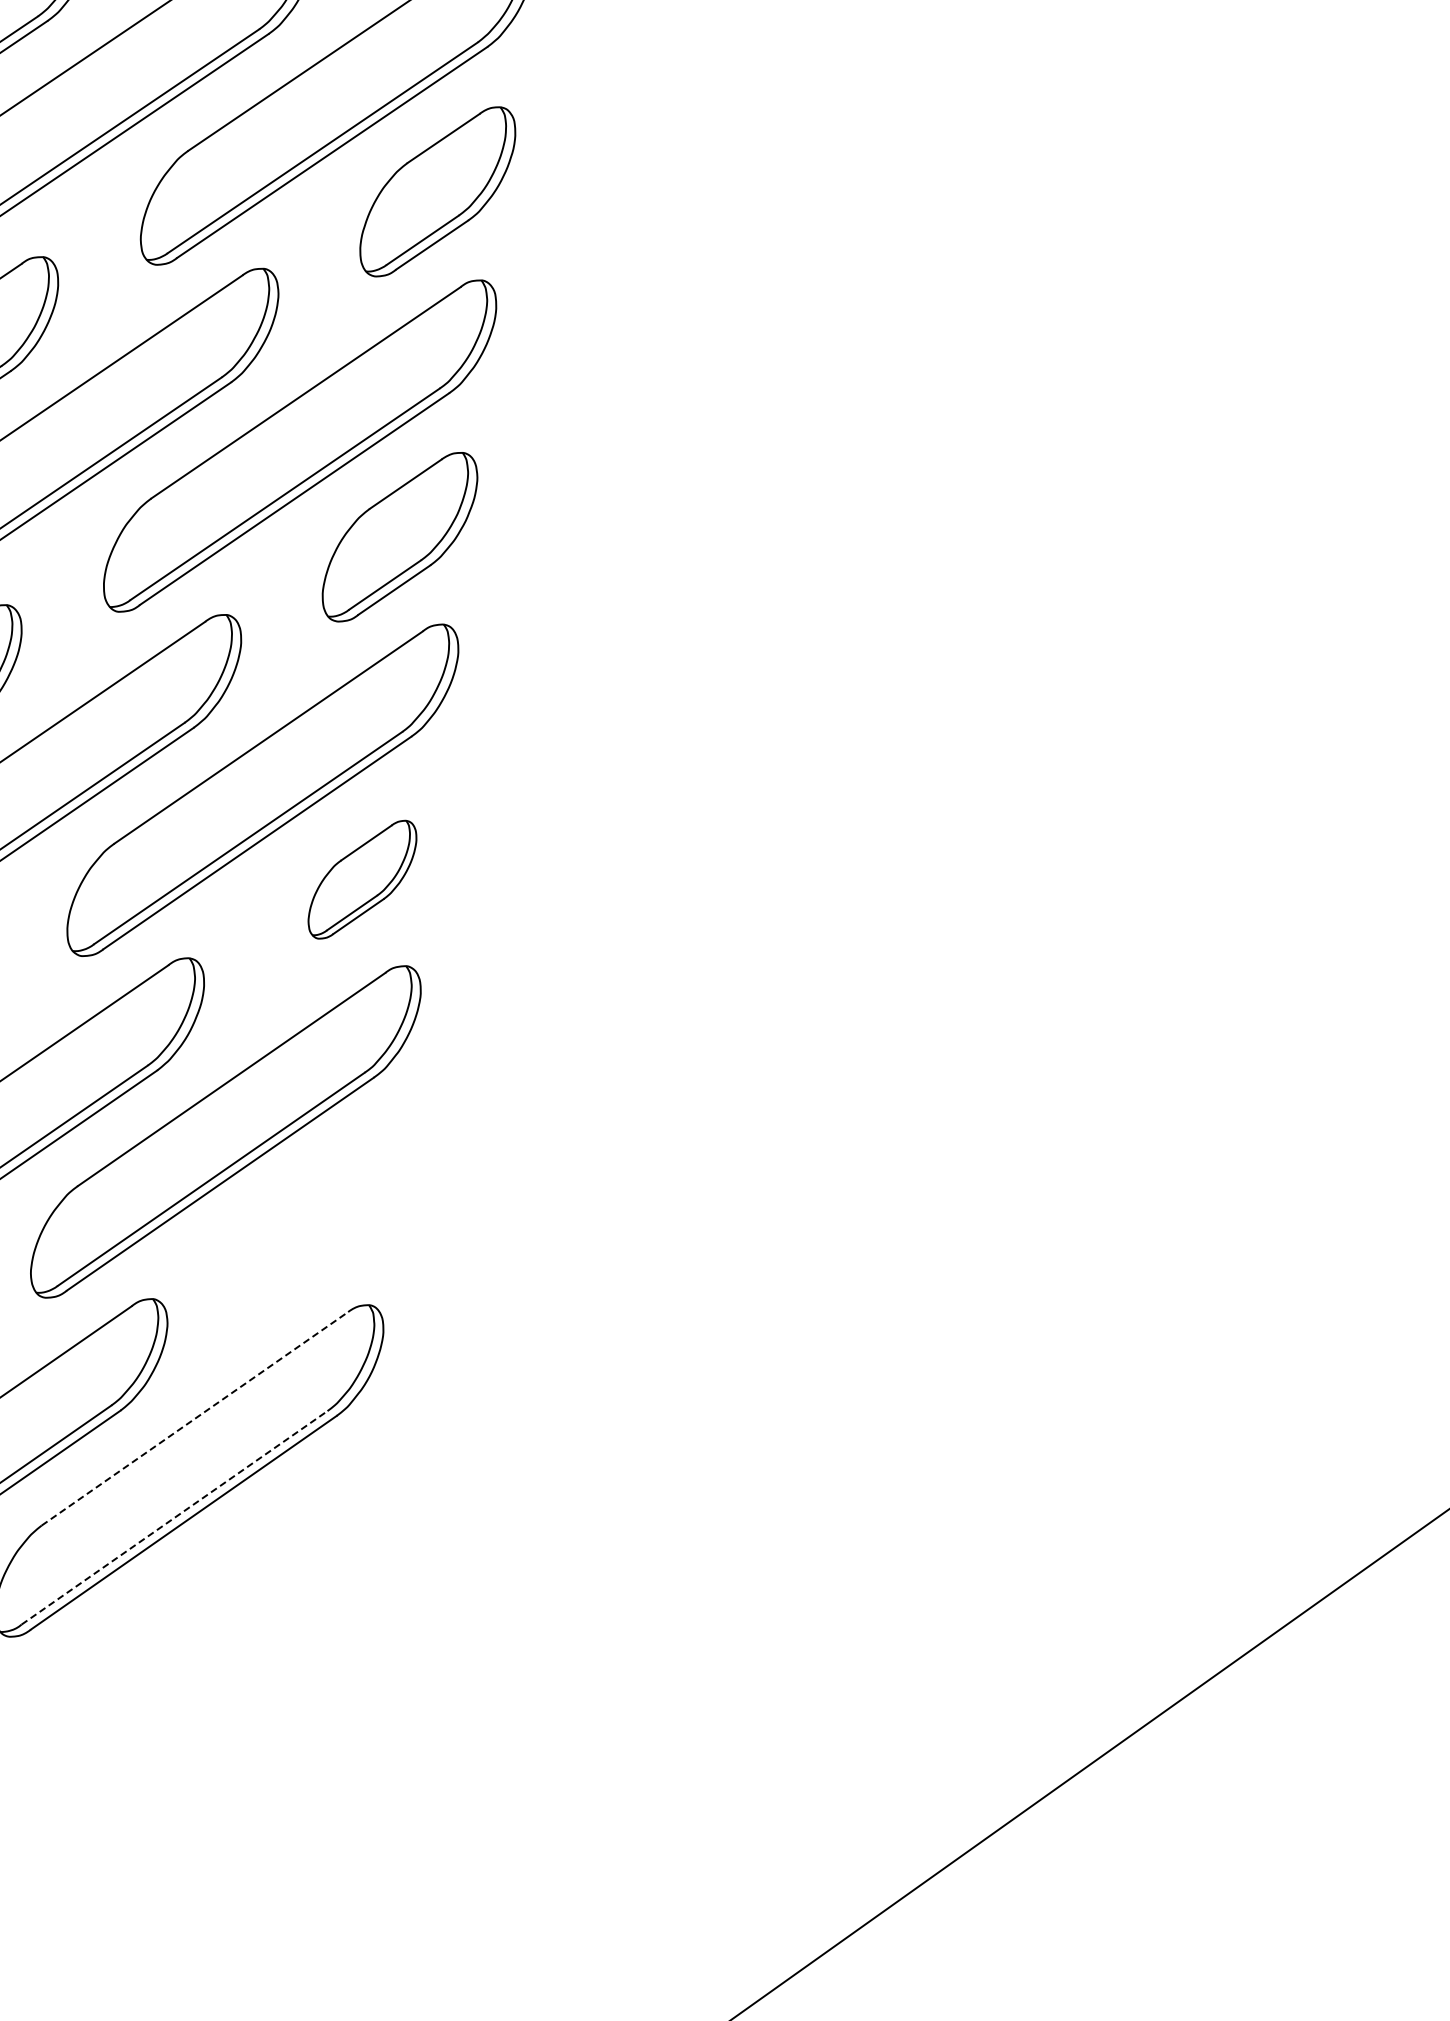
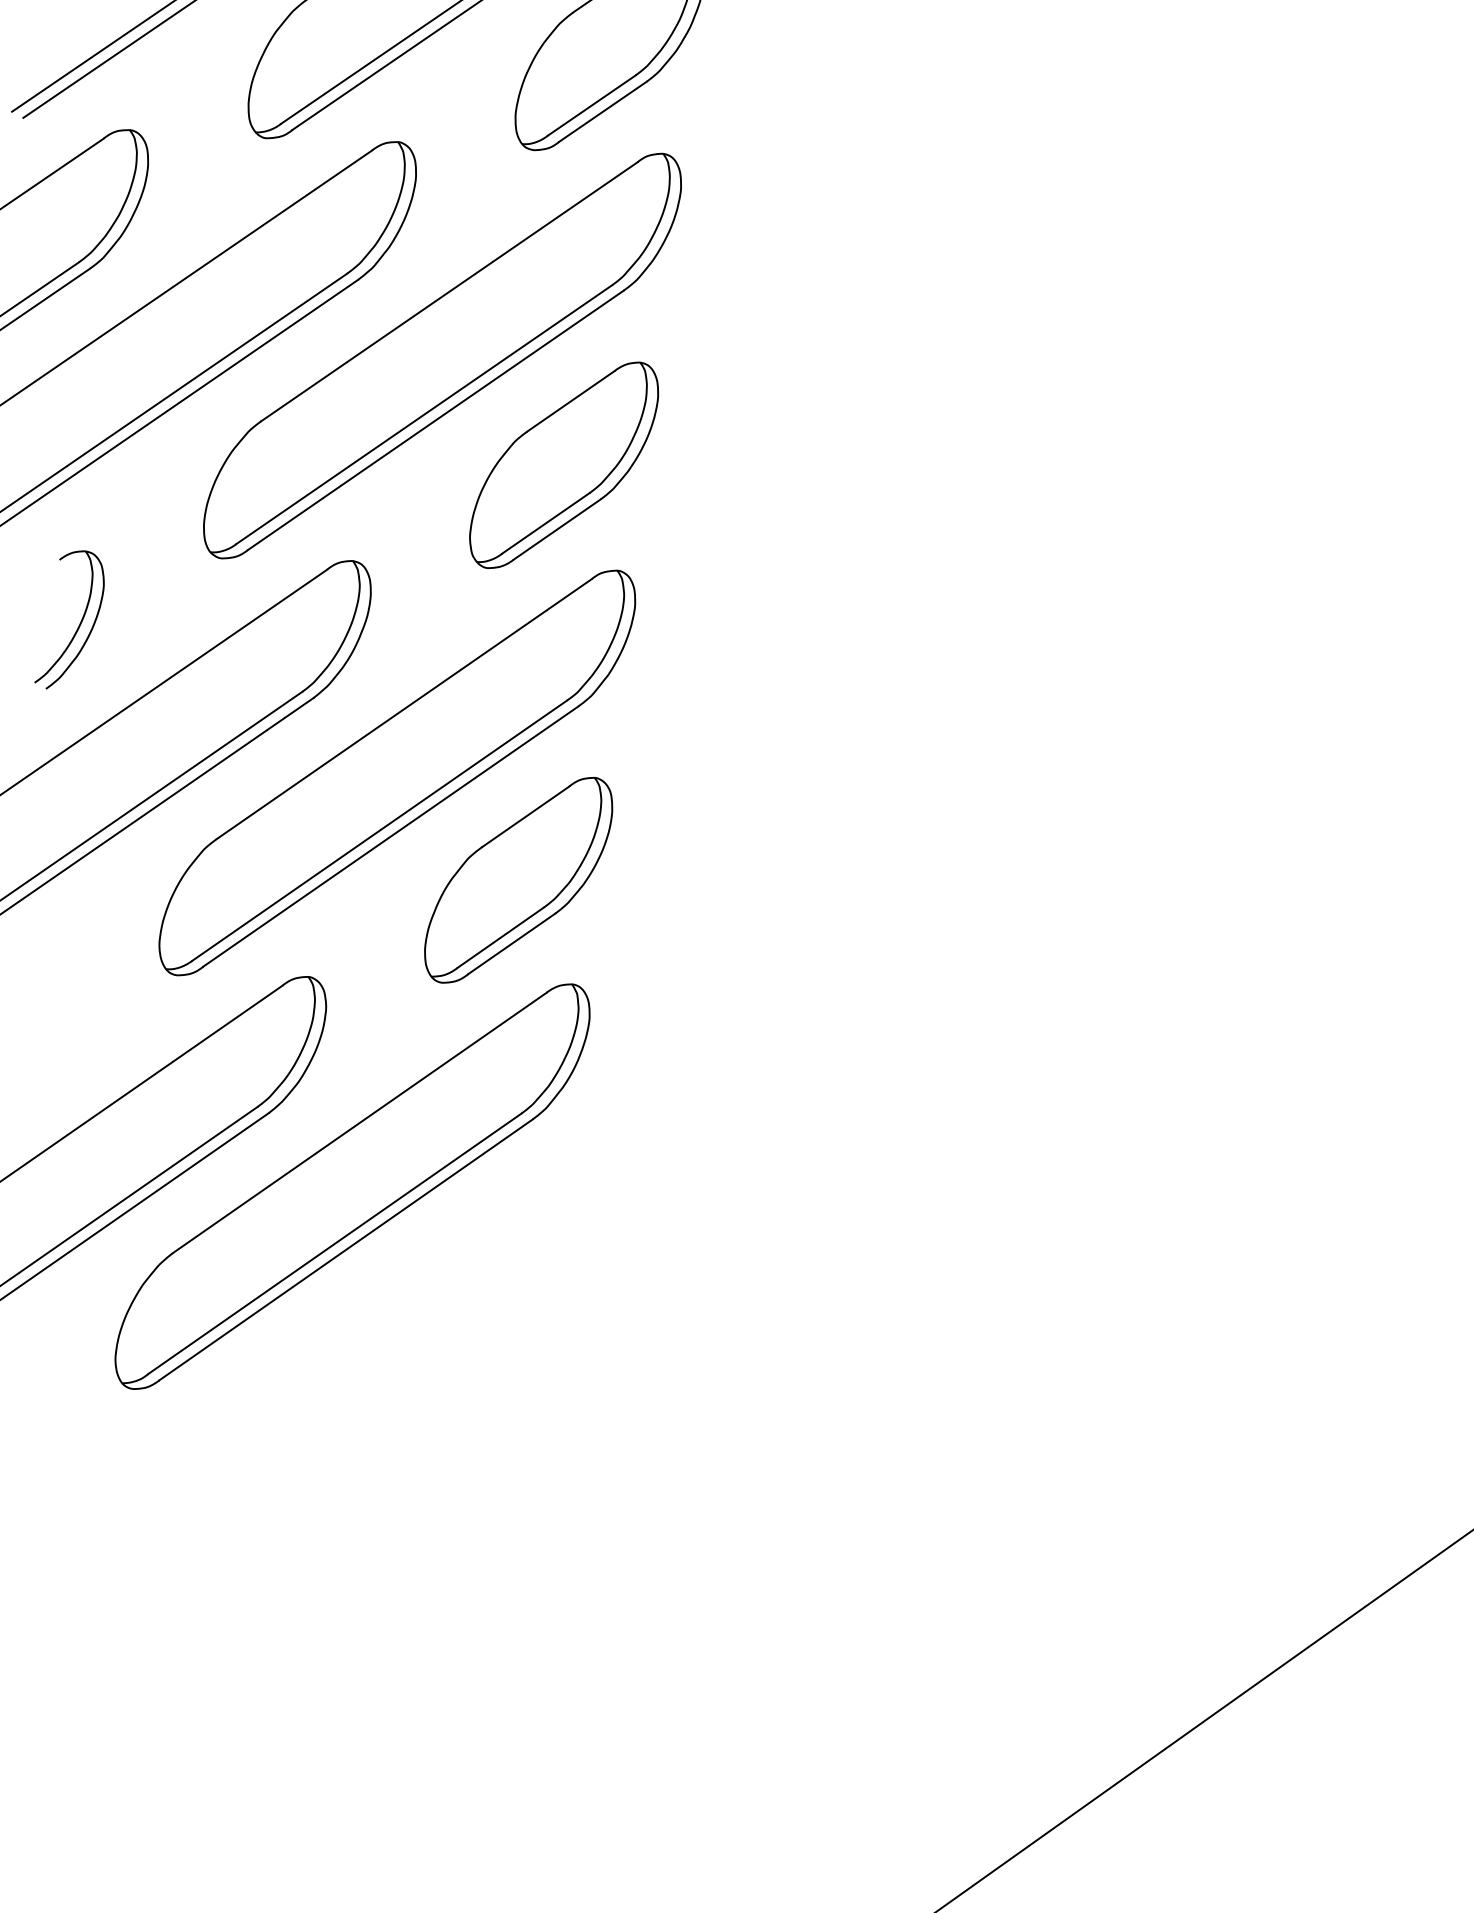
part: (362, 879) -> (564, 464), size x1.43
part: (324, 1219) -> (517, 879), added
line: (194, 1418) -> (359, 1122), dashed -> solid
line: (174, 1517) -> (334, 1243), dashed -> solid

